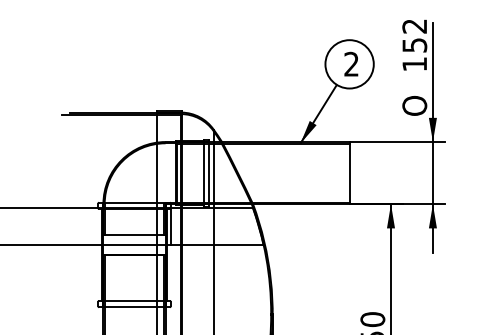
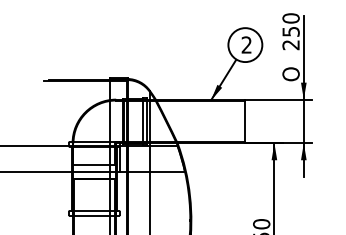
text: (413, 44) -> (290, 31), 152 -> 250

